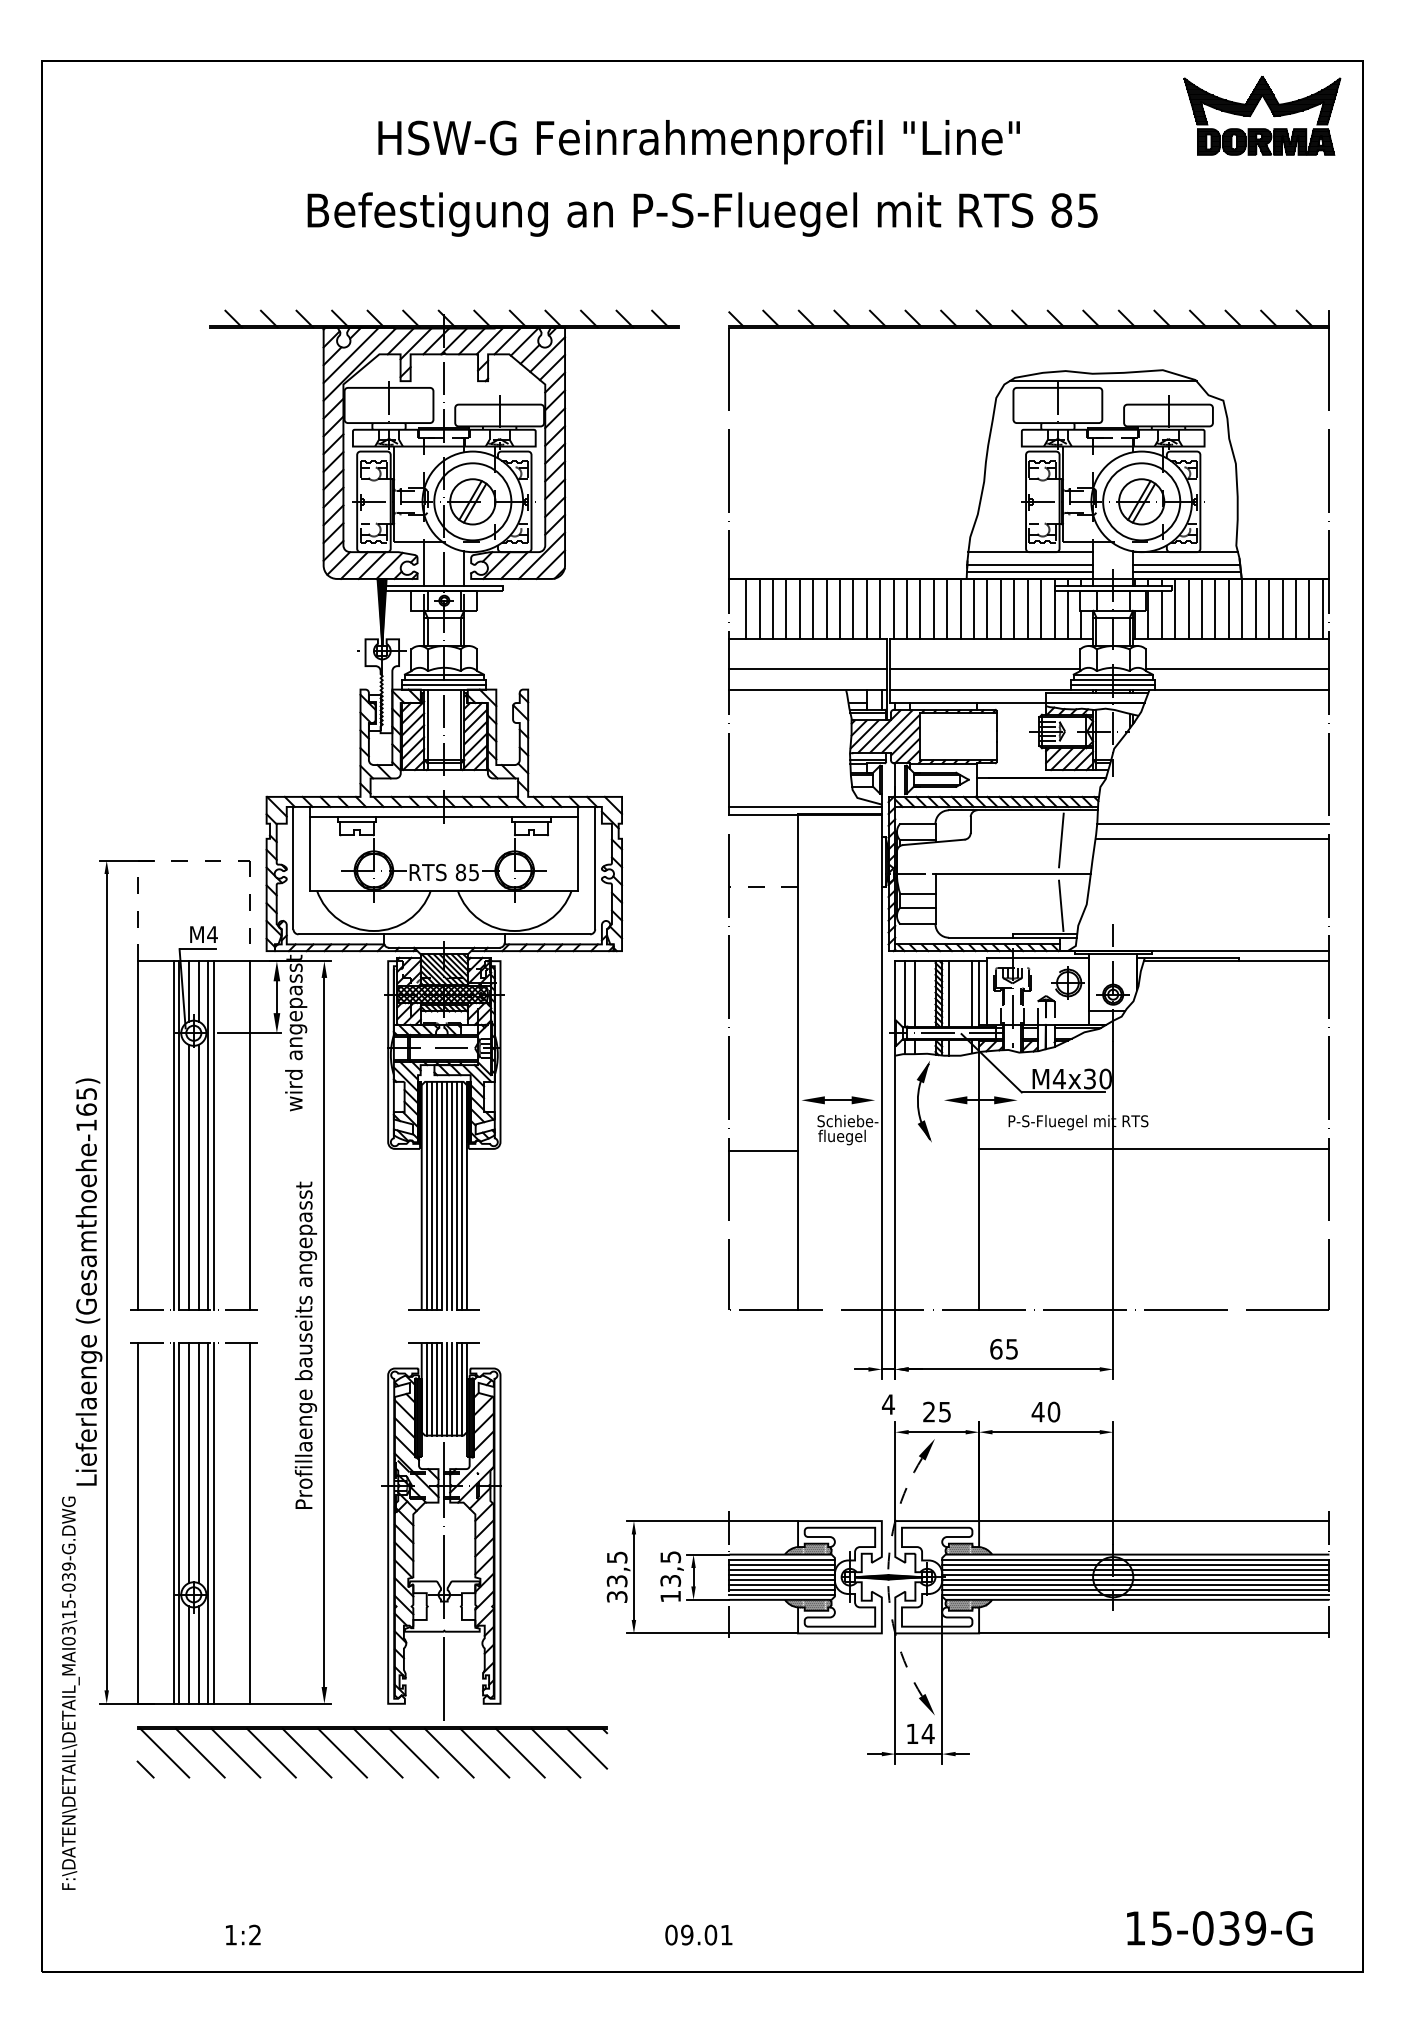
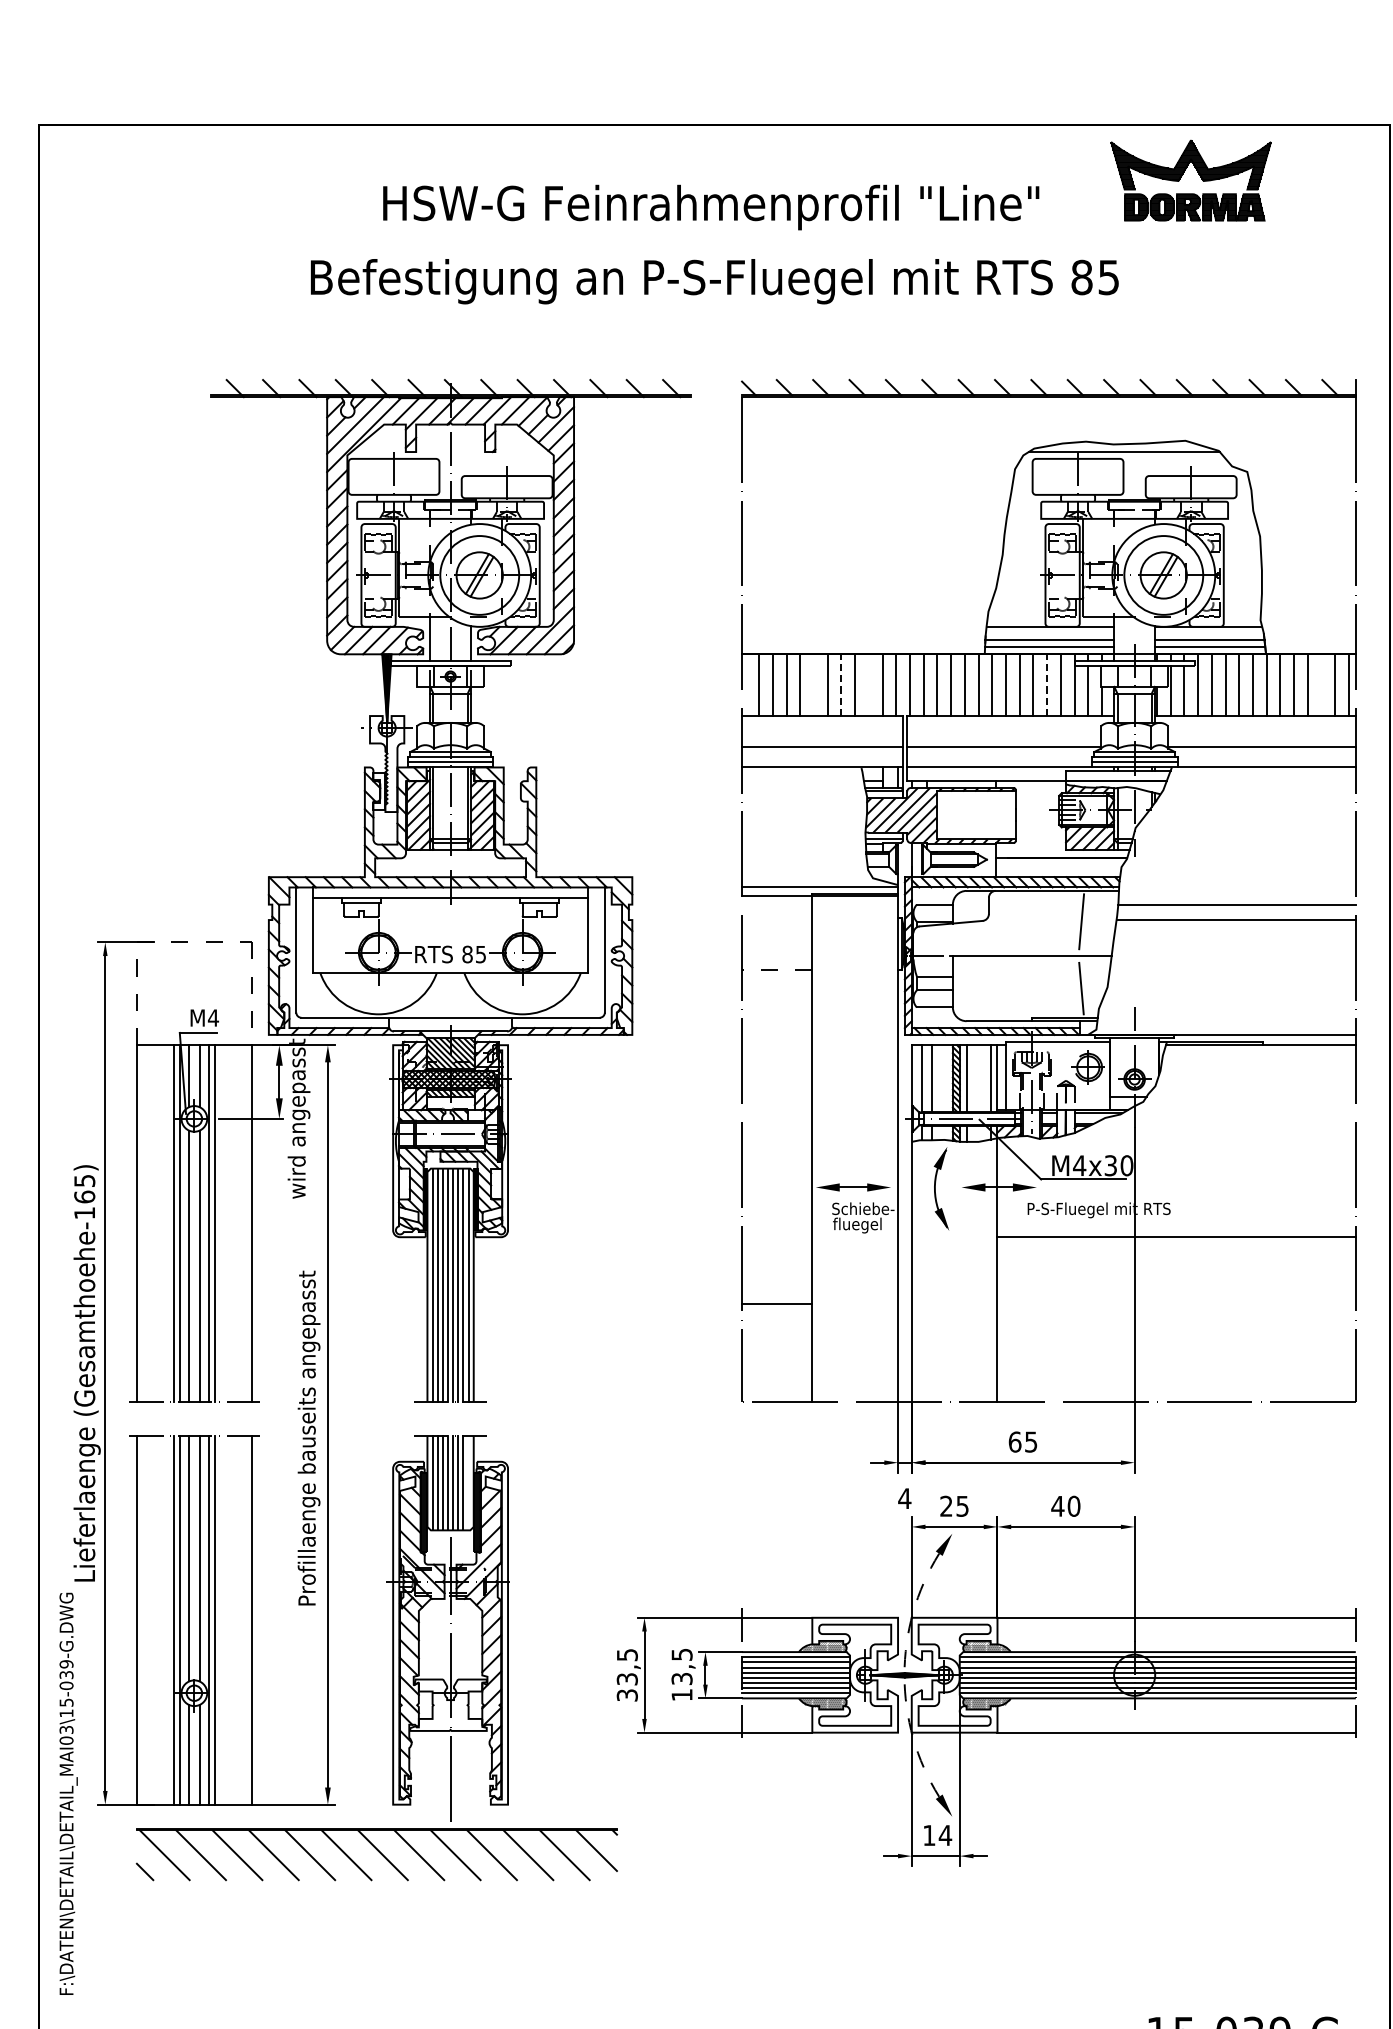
part: (1269, 109) -> (1198, 174), moved
line: (799, 608) -> (813, 684), removed
line: (826, 608) -> (841, 684), solid -> dashed
line: (853, 608) -> (869, 684), removed
line: (1027, 608) -> (1046, 684), solid -> dashed
line: (1295, 608) -> (1321, 684), removed
line: (763, 1150) -> (776, 1304), moved
line: (461, 1389) -> (468, 1483), removed

